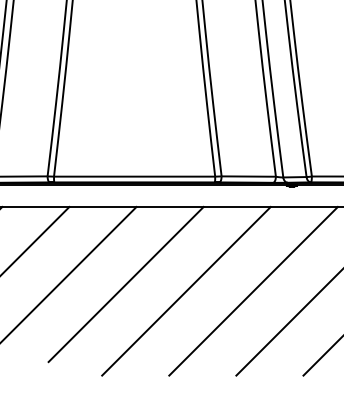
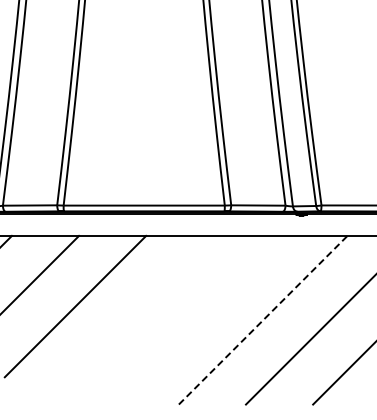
line: (125, 283) -> (135, 312), removed
line: (185, 290) -> (195, 319), removed
line: (253, 290) -> (263, 319), solid -> dashed

